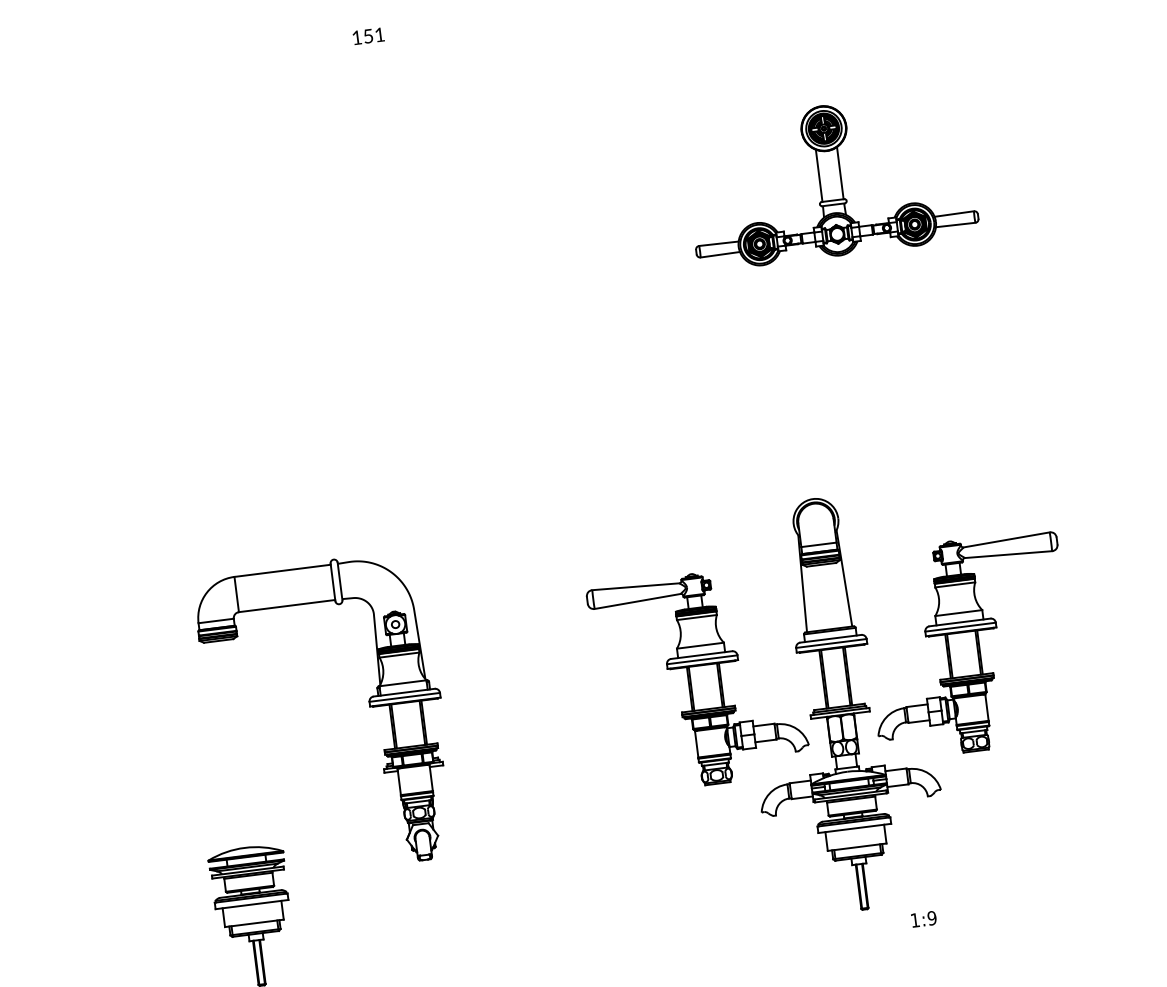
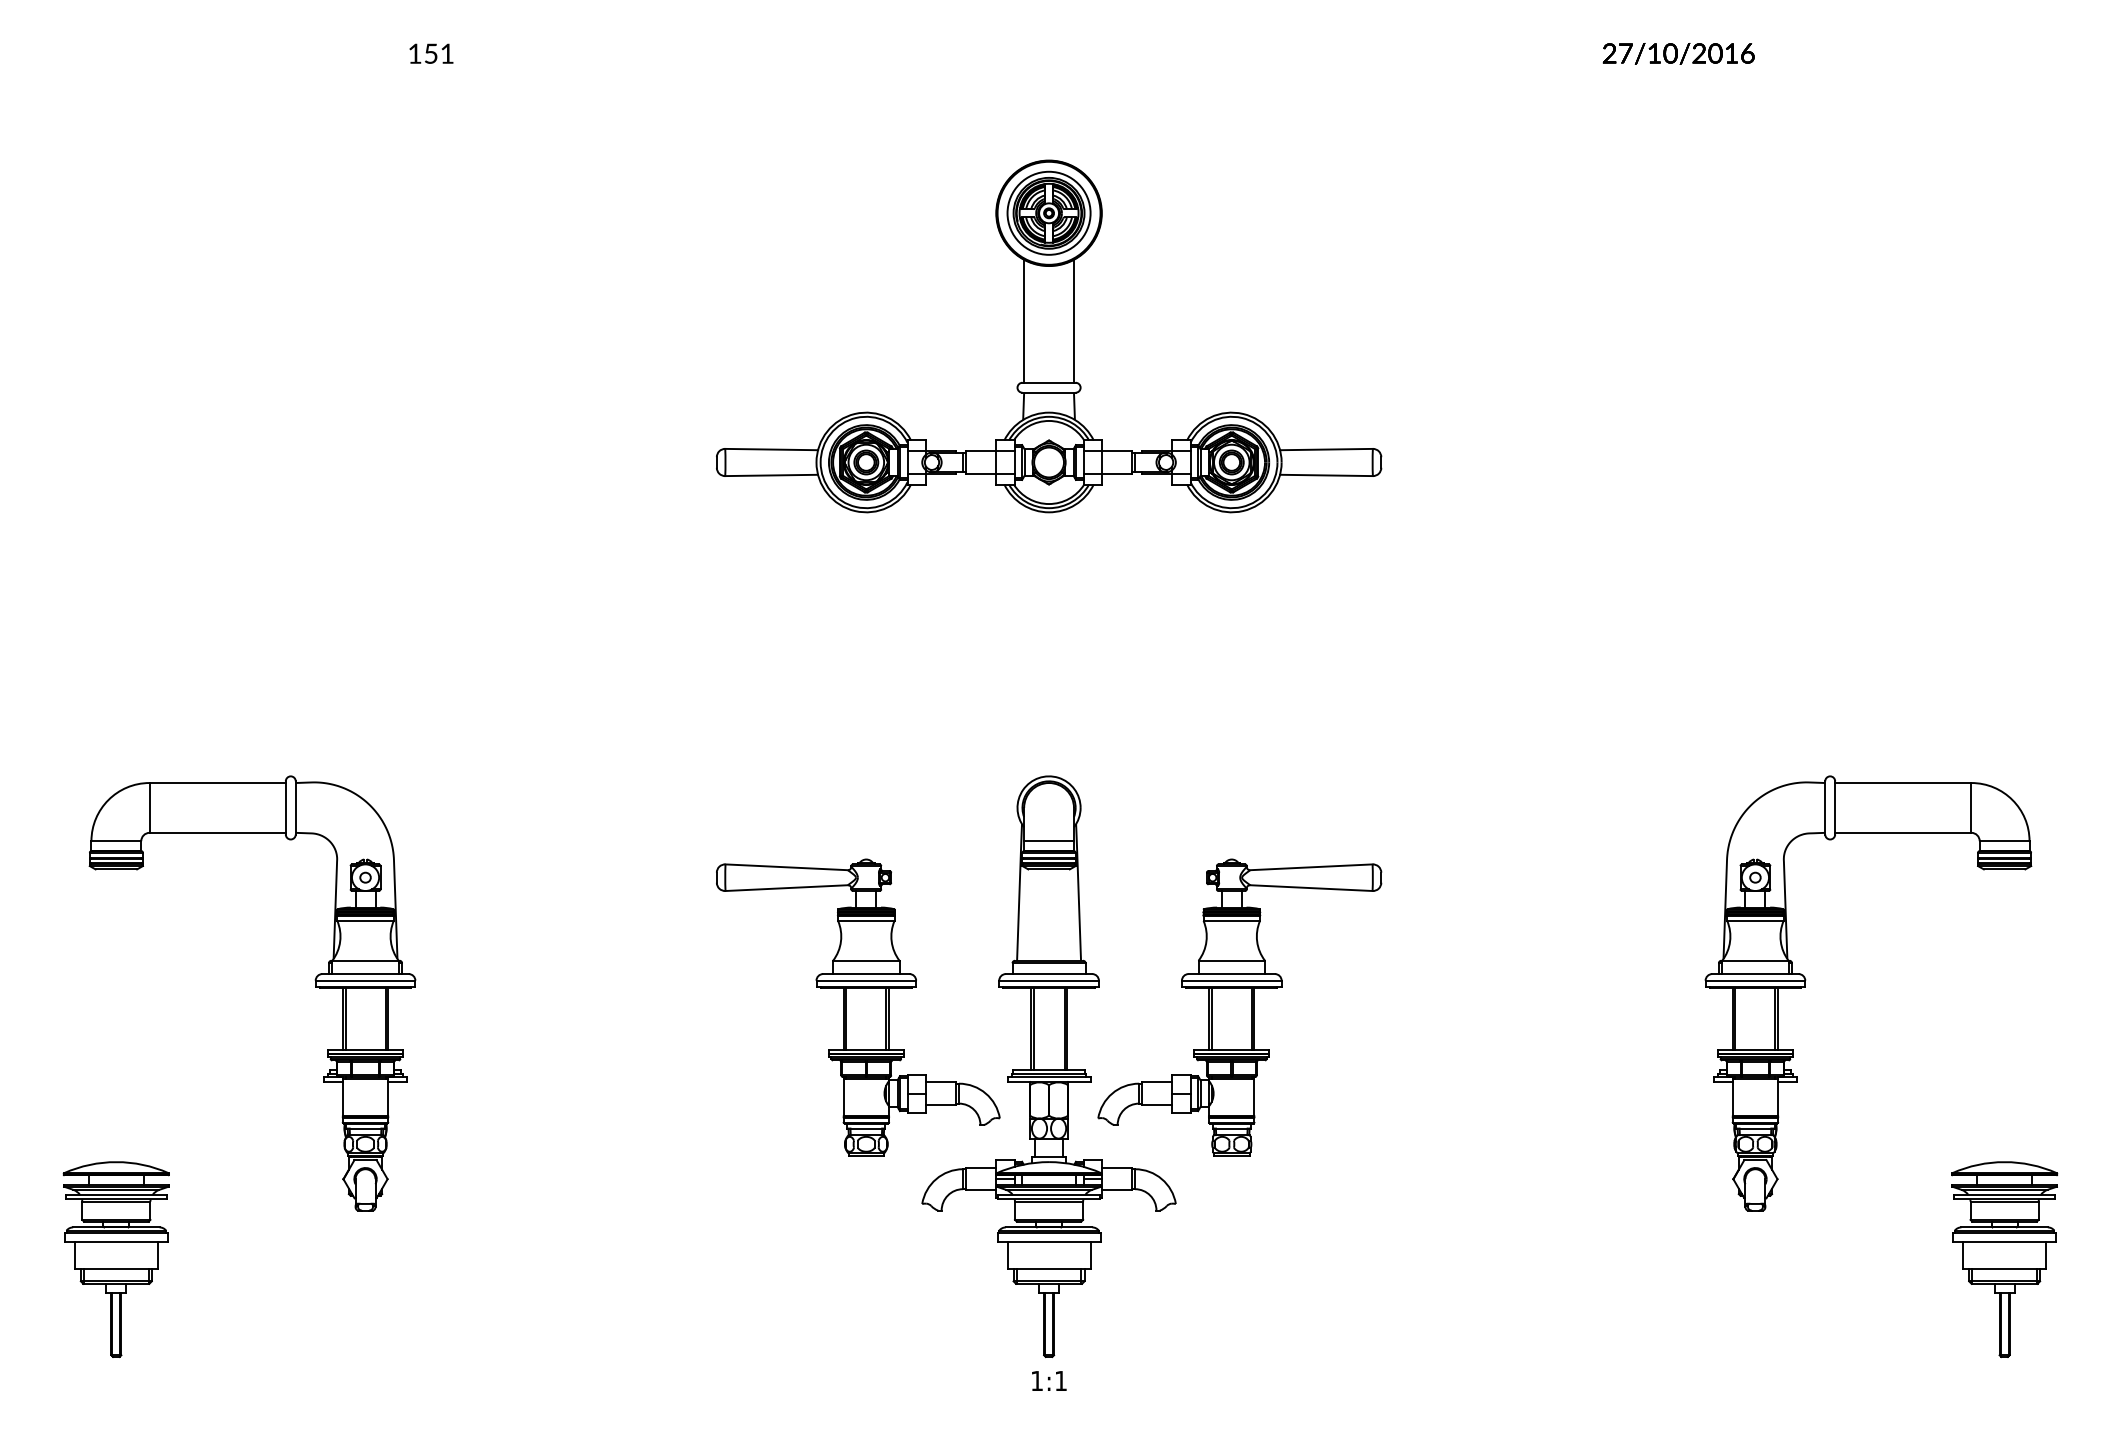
part: (830, 180) -> (1049, 336), size x1.67
part: (839, 704) -> (1049, 1066), moved
text: (931, 917) -> (1060, 1380), 1:9 -> 1:1

